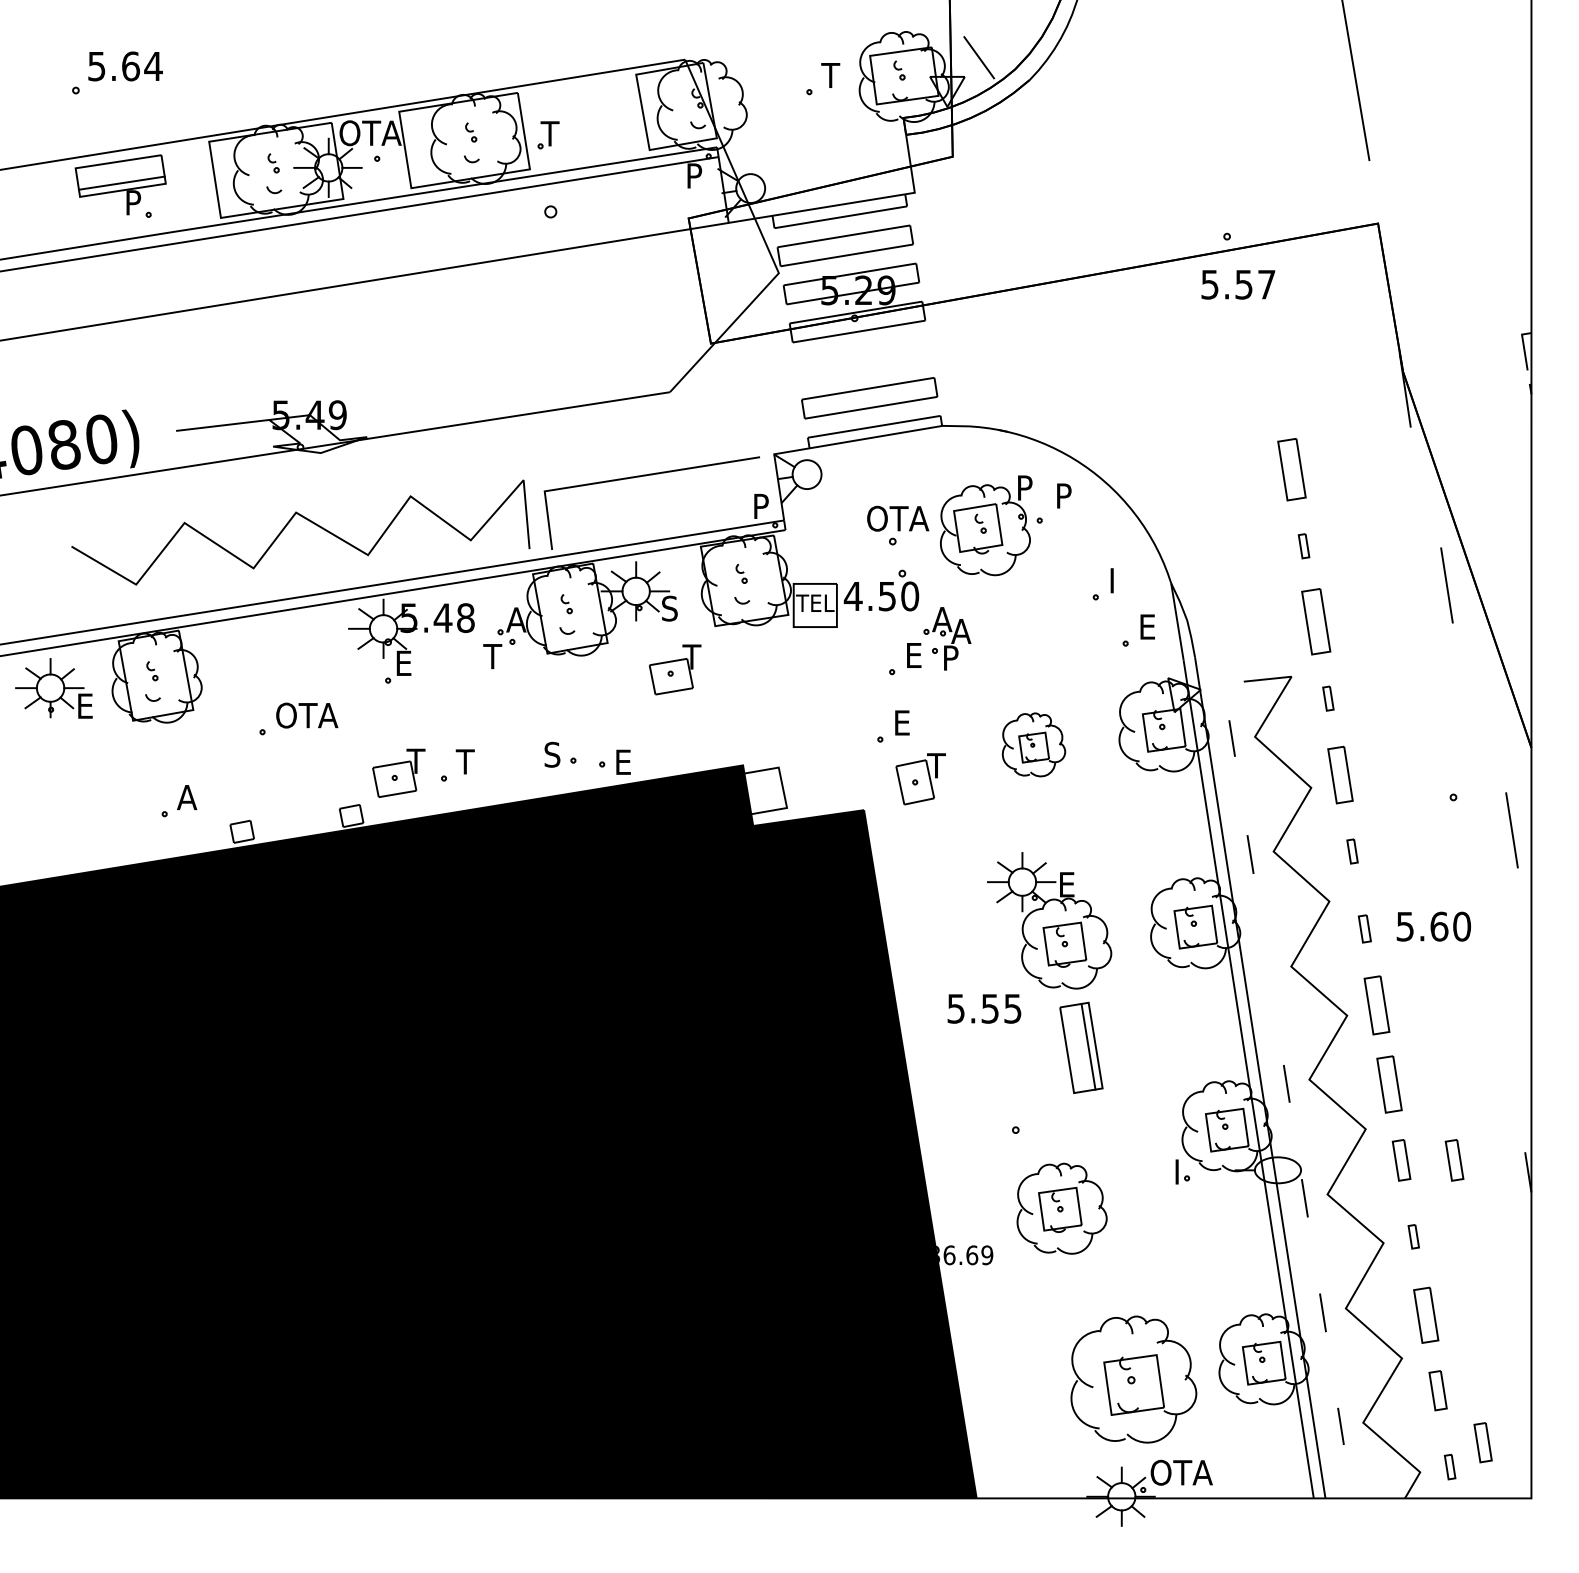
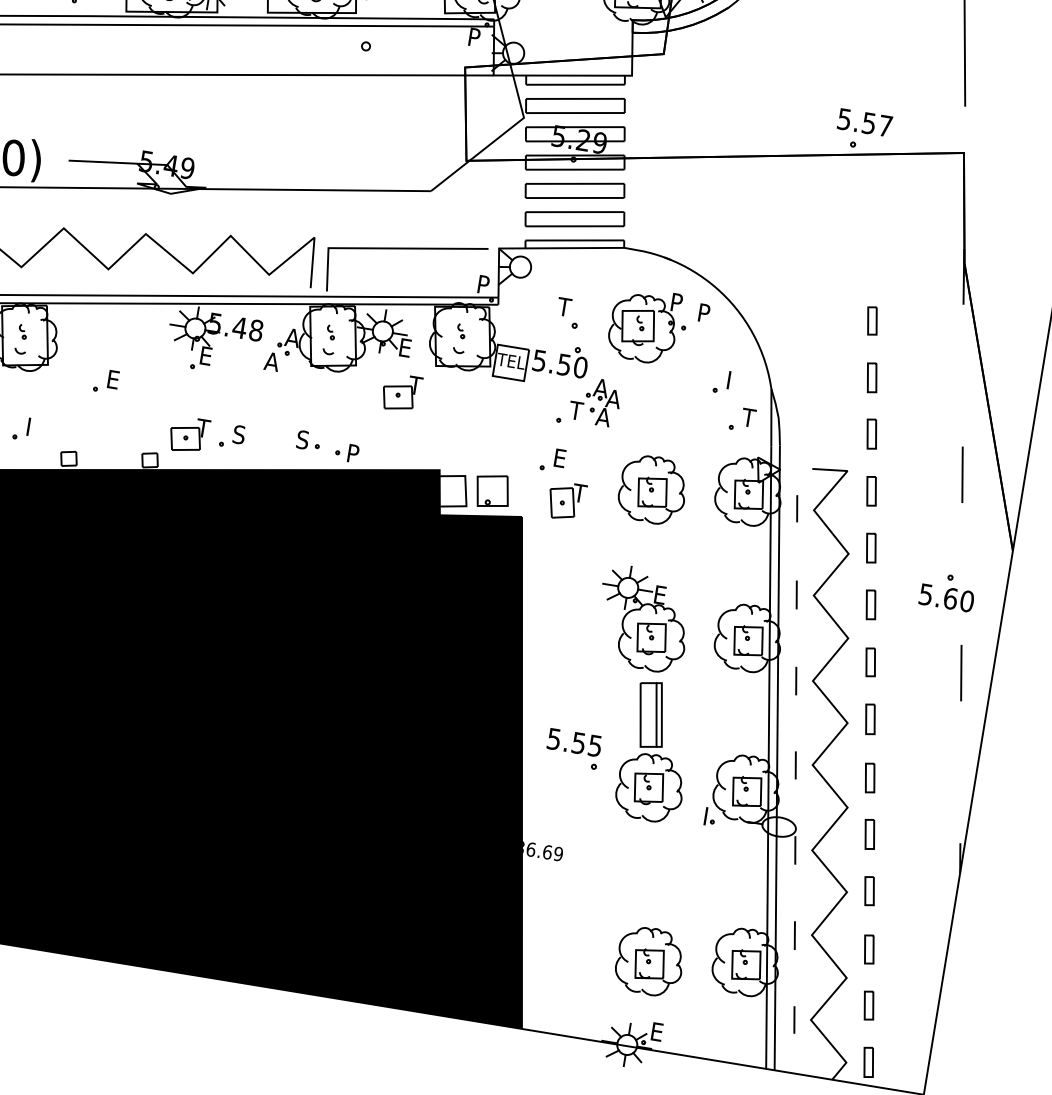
text: (1238, 284) -> (865, 122), moved
part: (863, 360) -> (574, 191), added
part: (1291, 469) -> (872, 320), size x0.62
text: (897, 518) -> (580, 309), OTA -> T
part: (1303, 546) -> (871, 378), size x1.67
line: (1446, 585) -> (962, 474), moved
text: (852, 596) -> (538, 360), 4.50 -> 5.50
text: (669, 608) -> (404, 347), S -> E
part: (1315, 621) -> (871, 433), size x0.62
text: (1146, 626) -> (748, 417), E -> T
text: (913, 655) -> (576, 410), E -> T
text: (493, 656) -> (271, 361), T -> A
text: (951, 657) -> (603, 416), P -> A
part: (1328, 698) -> (871, 491), size x1.67
text: (307, 715) -> (130, 382), OTA -> E
part: (1033, 744) -> (652, 489), size x1.43
text: (464, 761) -> (238, 434), T -> S
text: (624, 761) -> (354, 453), E -> P
part: (1340, 775) -> (871, 548), size x0.71
part: (818, 781) -> (492, 490), added
text: (187, 797) -> (33, 427), A -> I
line: (1511, 830) -> (960, 673), moved
part: (1352, 851) -> (870, 604), size x1.67
text: (1433, 926) -> (946, 597), moved
part: (1364, 928) -> (870, 662), size x1.43
line: (1268, 970) -> (795, 681), added
part: (1376, 1005) -> (870, 719), size x0.71
text: (984, 1008) -> (574, 742), moved
part: (1389, 1084) -> (870, 778), size x0.71
part: (1454, 1160) -> (908, 840), removed
part: (1061, 1208) -> (649, 787), moved
part: (1413, 1236) -> (869, 891), size x1.67
part: (1425, 1314) -> (868, 948), size x0.71
part: (1133, 1379) -> (649, 961), size x0.71
part: (1482, 1442) -> (895, 1048), removed
part: (1449, 1466) -> (868, 1061), size x1.67
text: (1181, 1472) -> (673, 1034), OTA -> E

